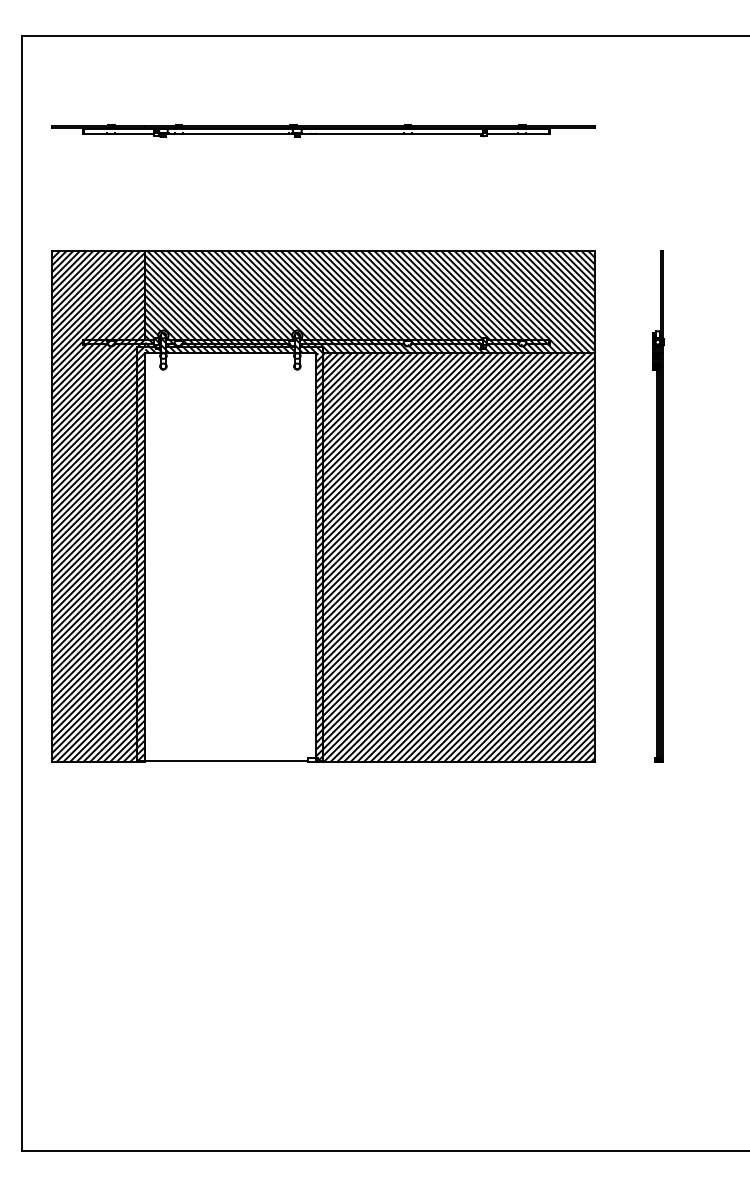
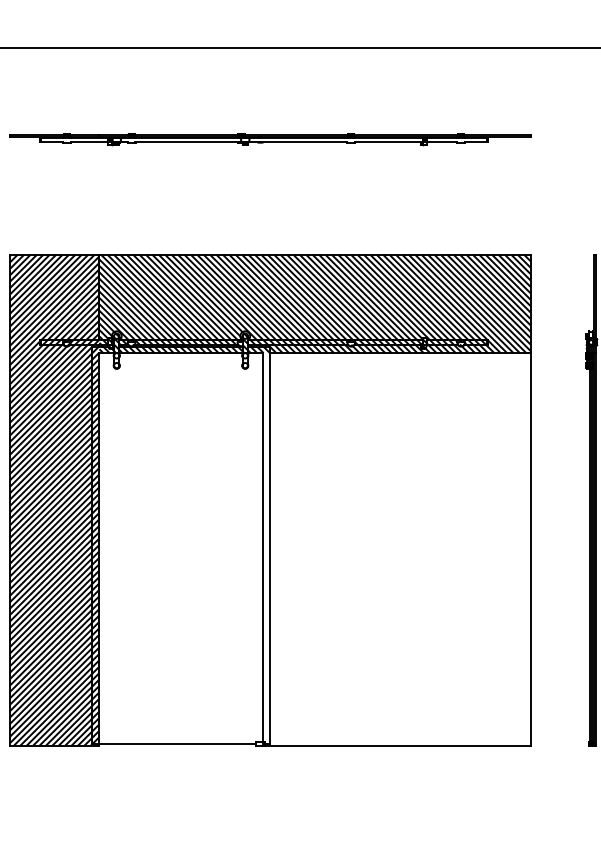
hatch: (454, 557) -> (396, 549), removed

